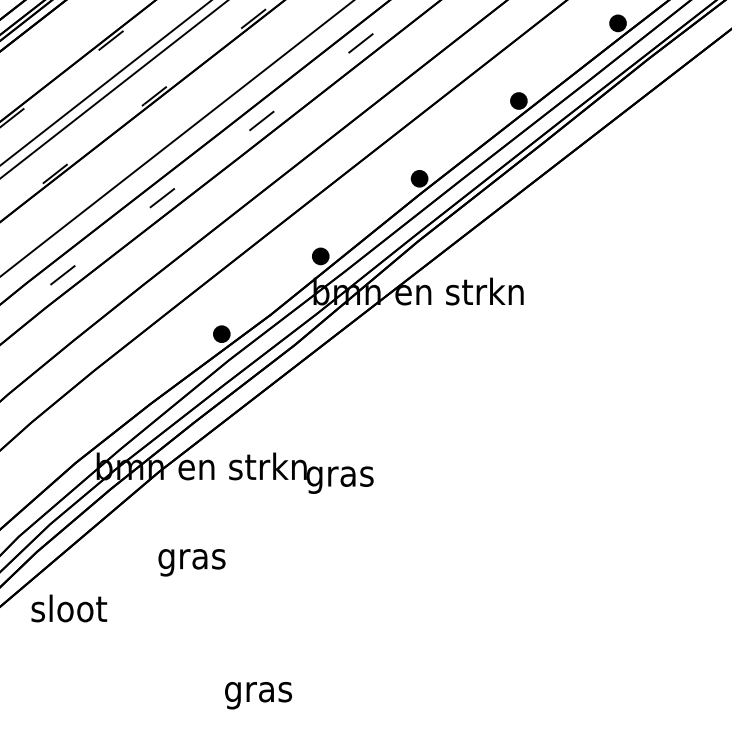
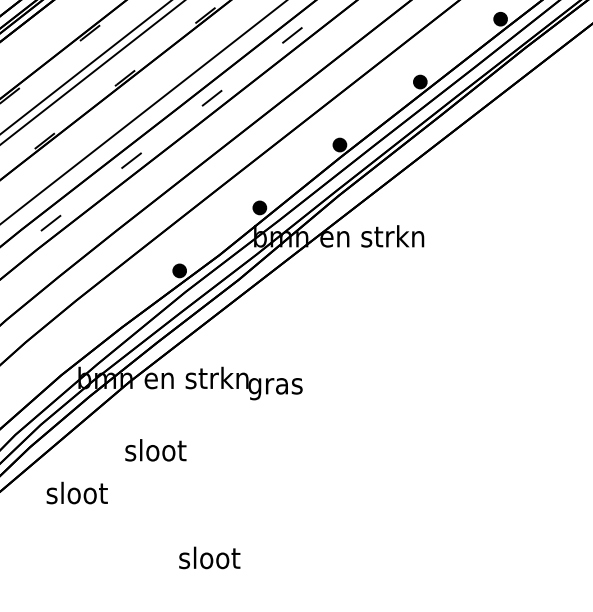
text: (192, 558) -> (155, 452), gras -> sloot
text: (69, 608) -> (77, 493), moved
text: (258, 691) -> (209, 560), gras -> sloot

